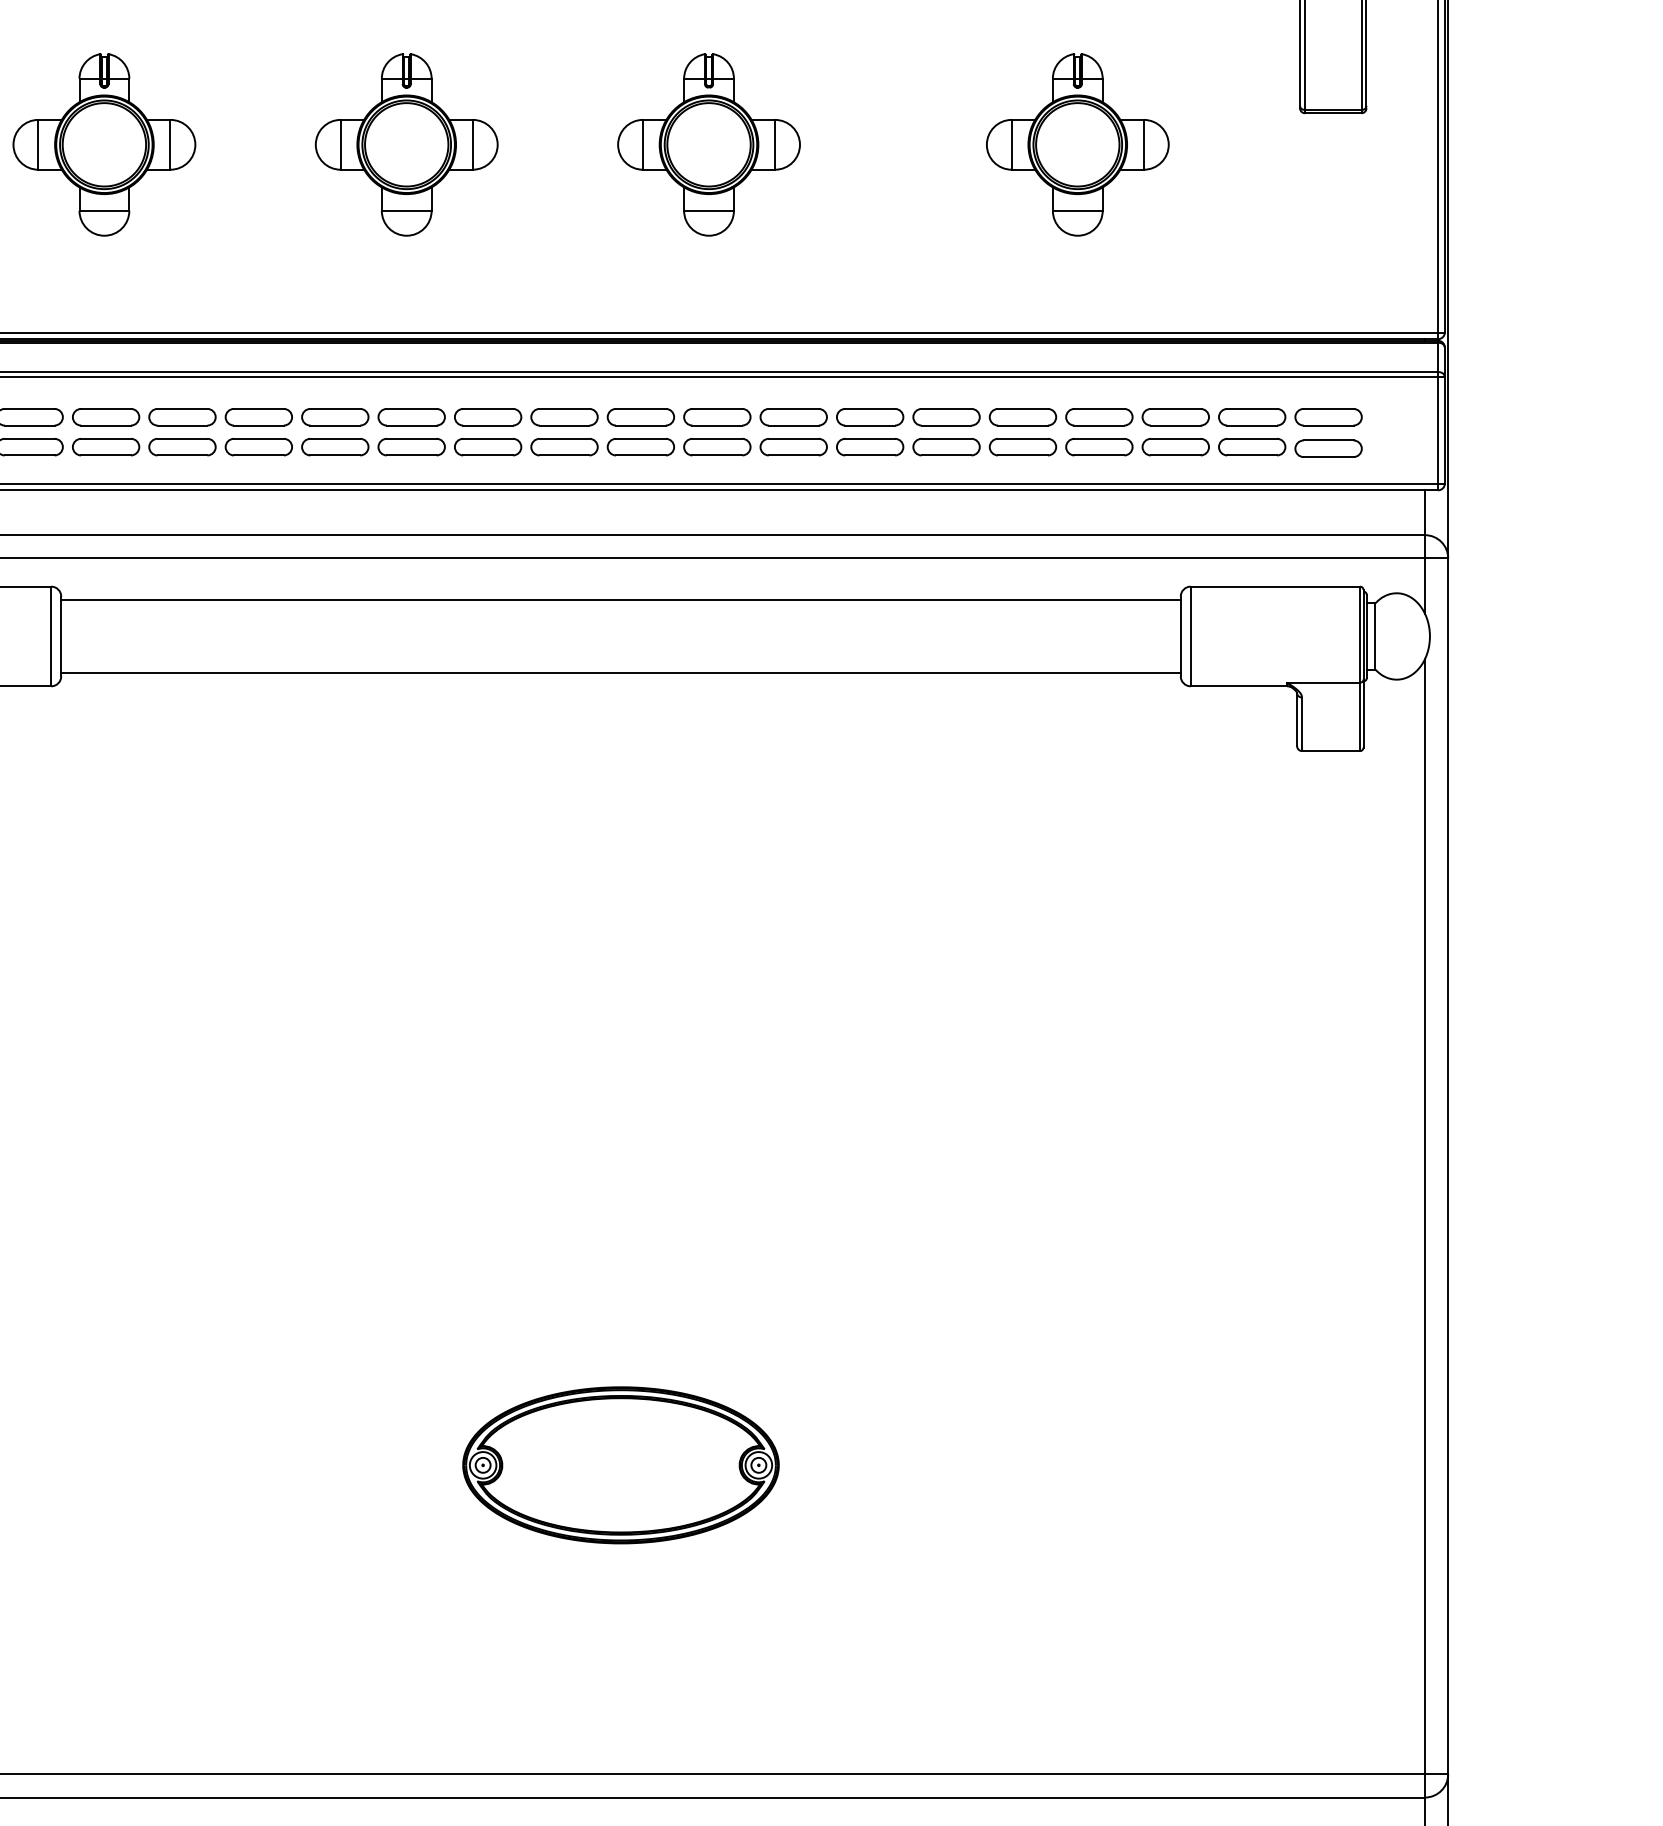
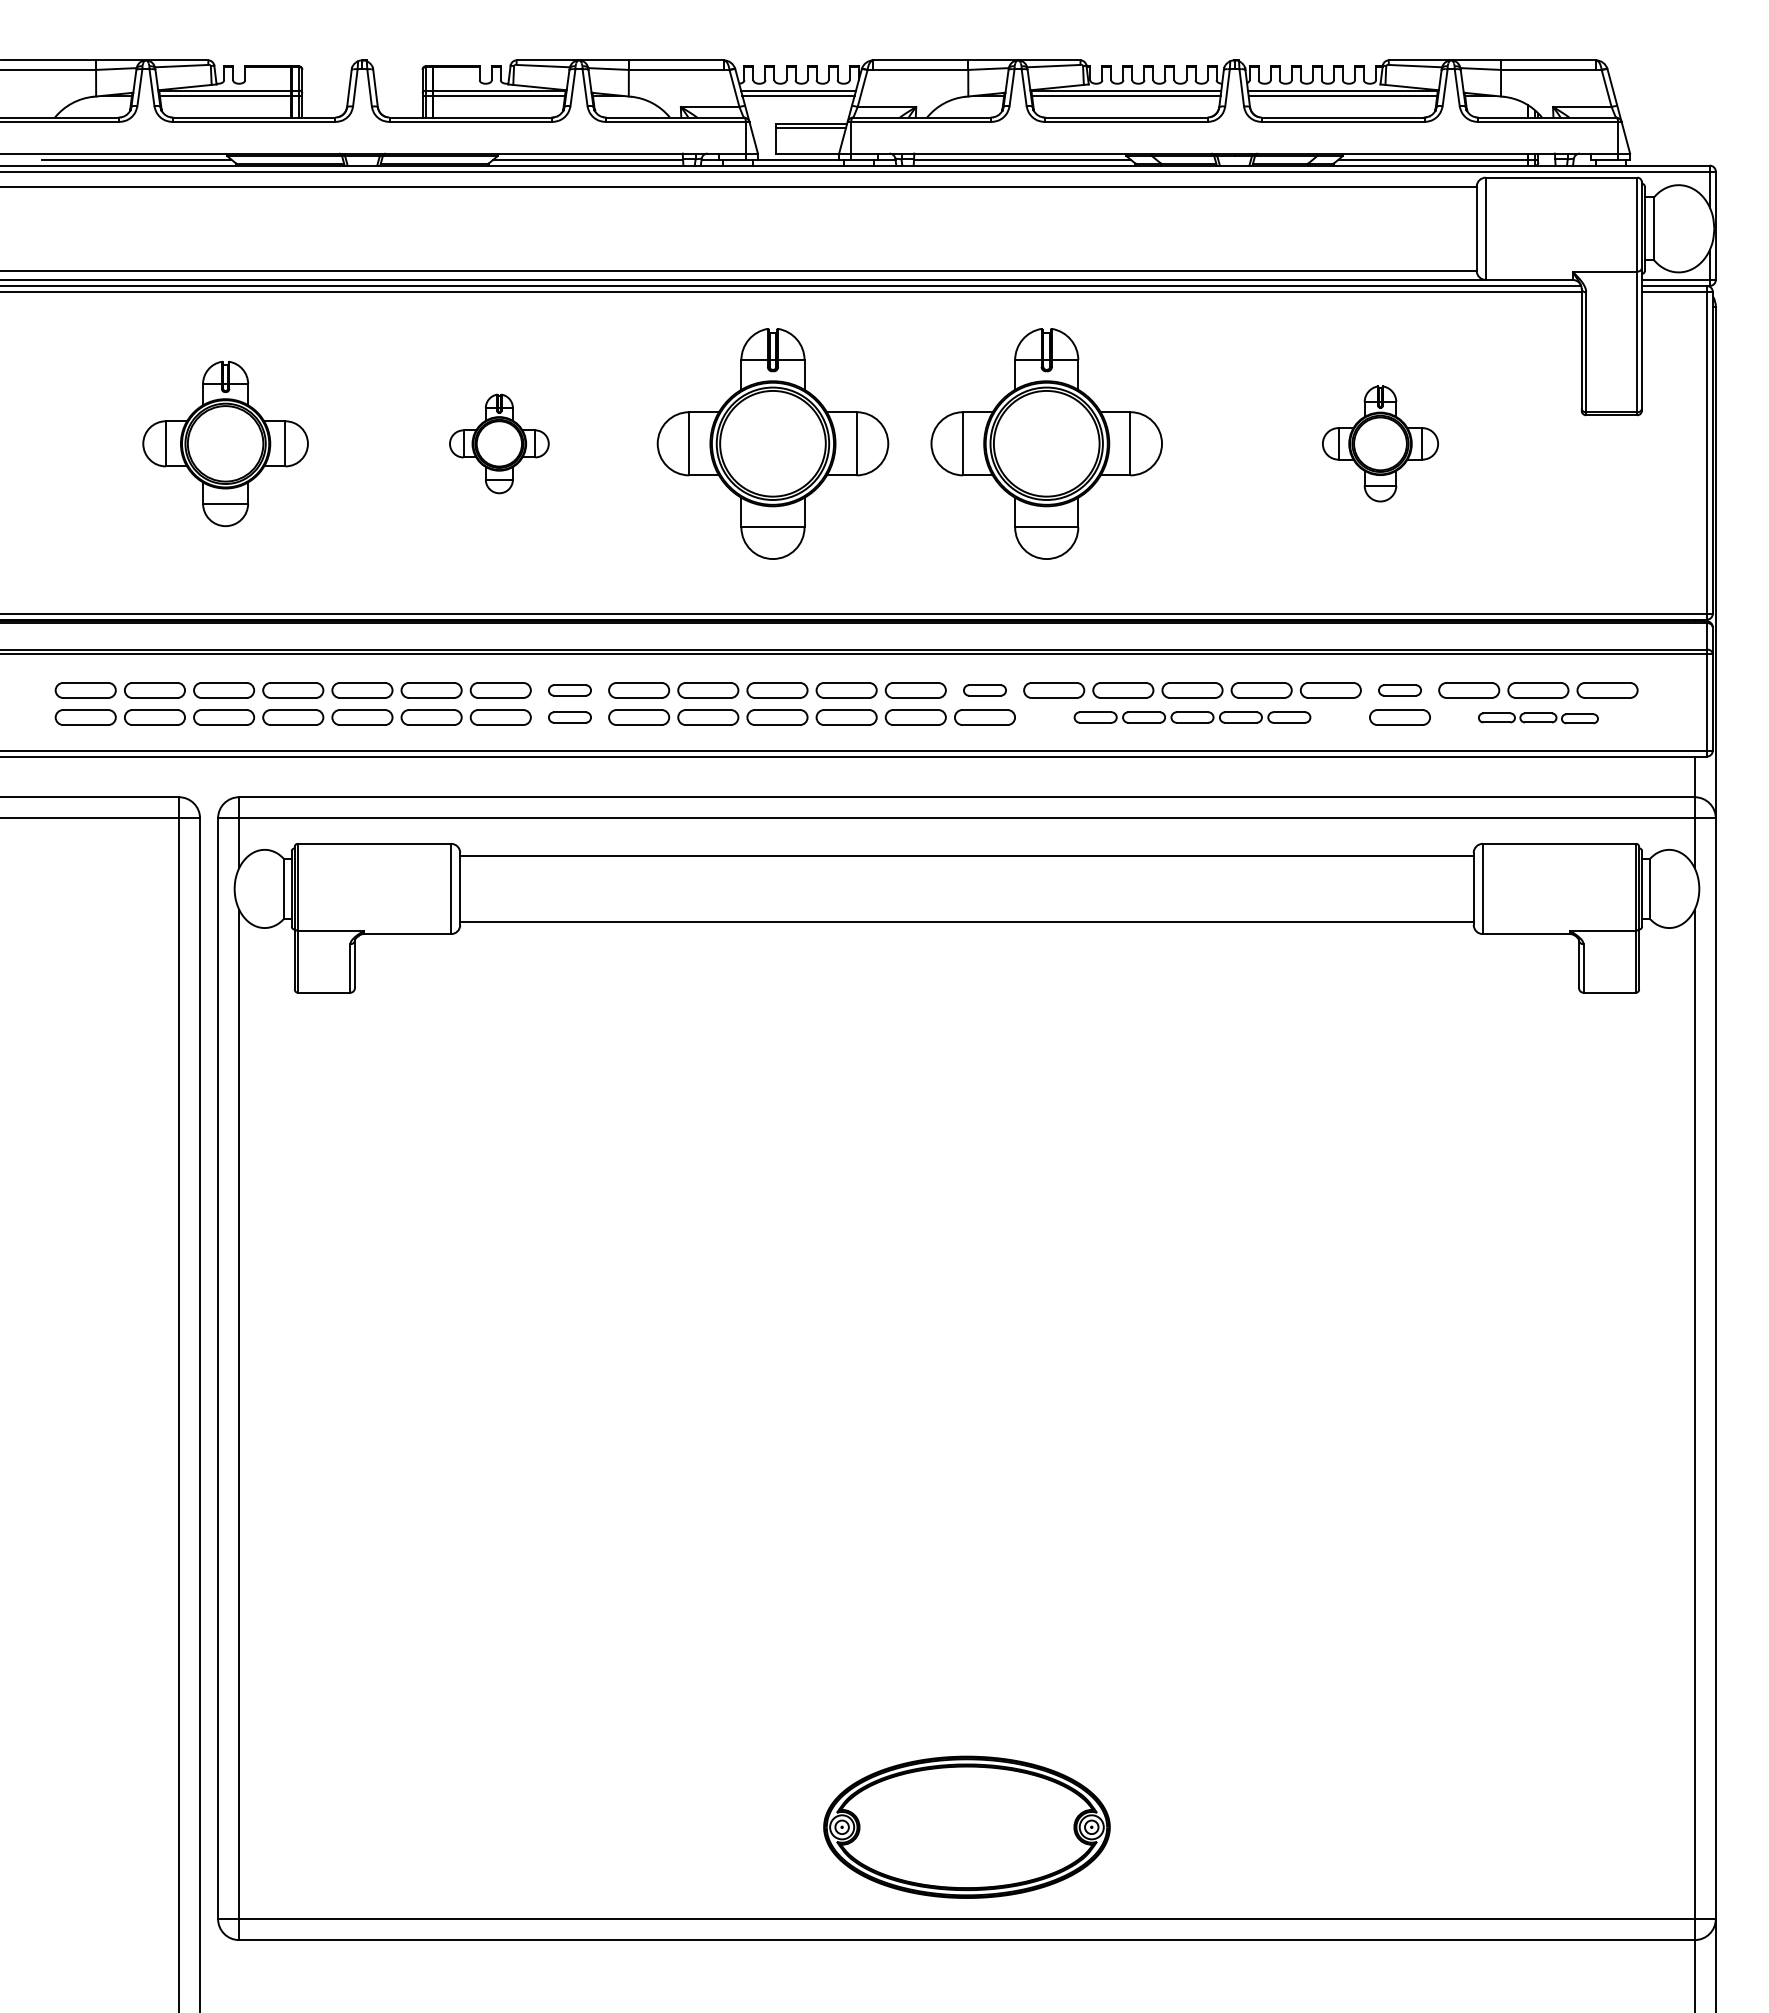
part: (104, 144) -> (499, 443), size x0.6
part: (406, 144) -> (772, 443), size x1.4
part: (708, 144) -> (1046, 443), size x1.4
part: (1077, 144) -> (1380, 443), size x0.7
part: (181, 417) -> (569, 690), size x0.7
part: (640, 417) -> (984, 690), size x0.7
part: (1098, 417) -> (1399, 690), size x0.7
part: (181, 447) -> (569, 717), size x0.7
part: (870, 447) -> (1192, 717), size x0.7
part: (1252, 448) -> (1538, 718), size x0.6
part: (620, 1464) -> (966, 1826), moved

